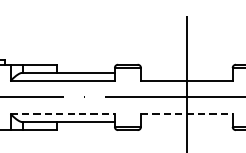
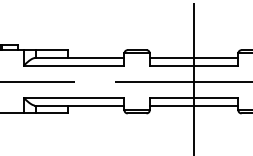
line: (186, 73) -> (193, 58), added
line: (63, 113) -> (74, 97), dashed -> solid
line: (187, 113) -> (194, 97), dashed -> solid
line: (186, 121) -> (193, 105), added

